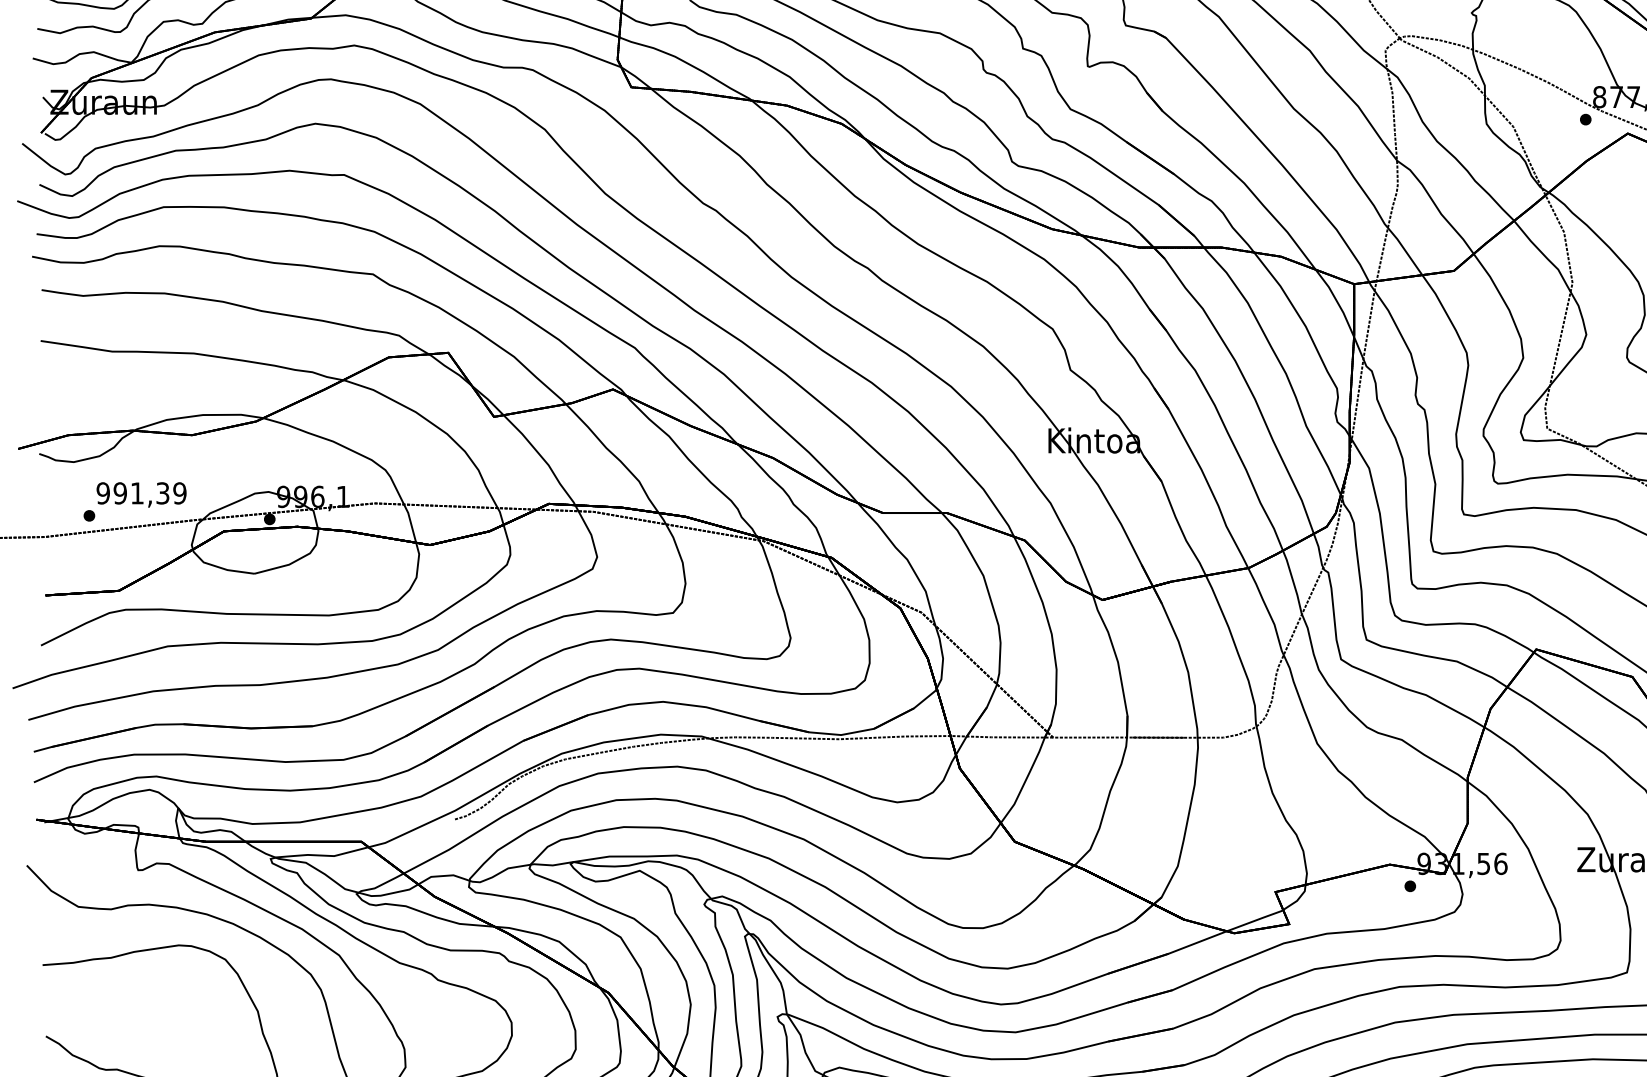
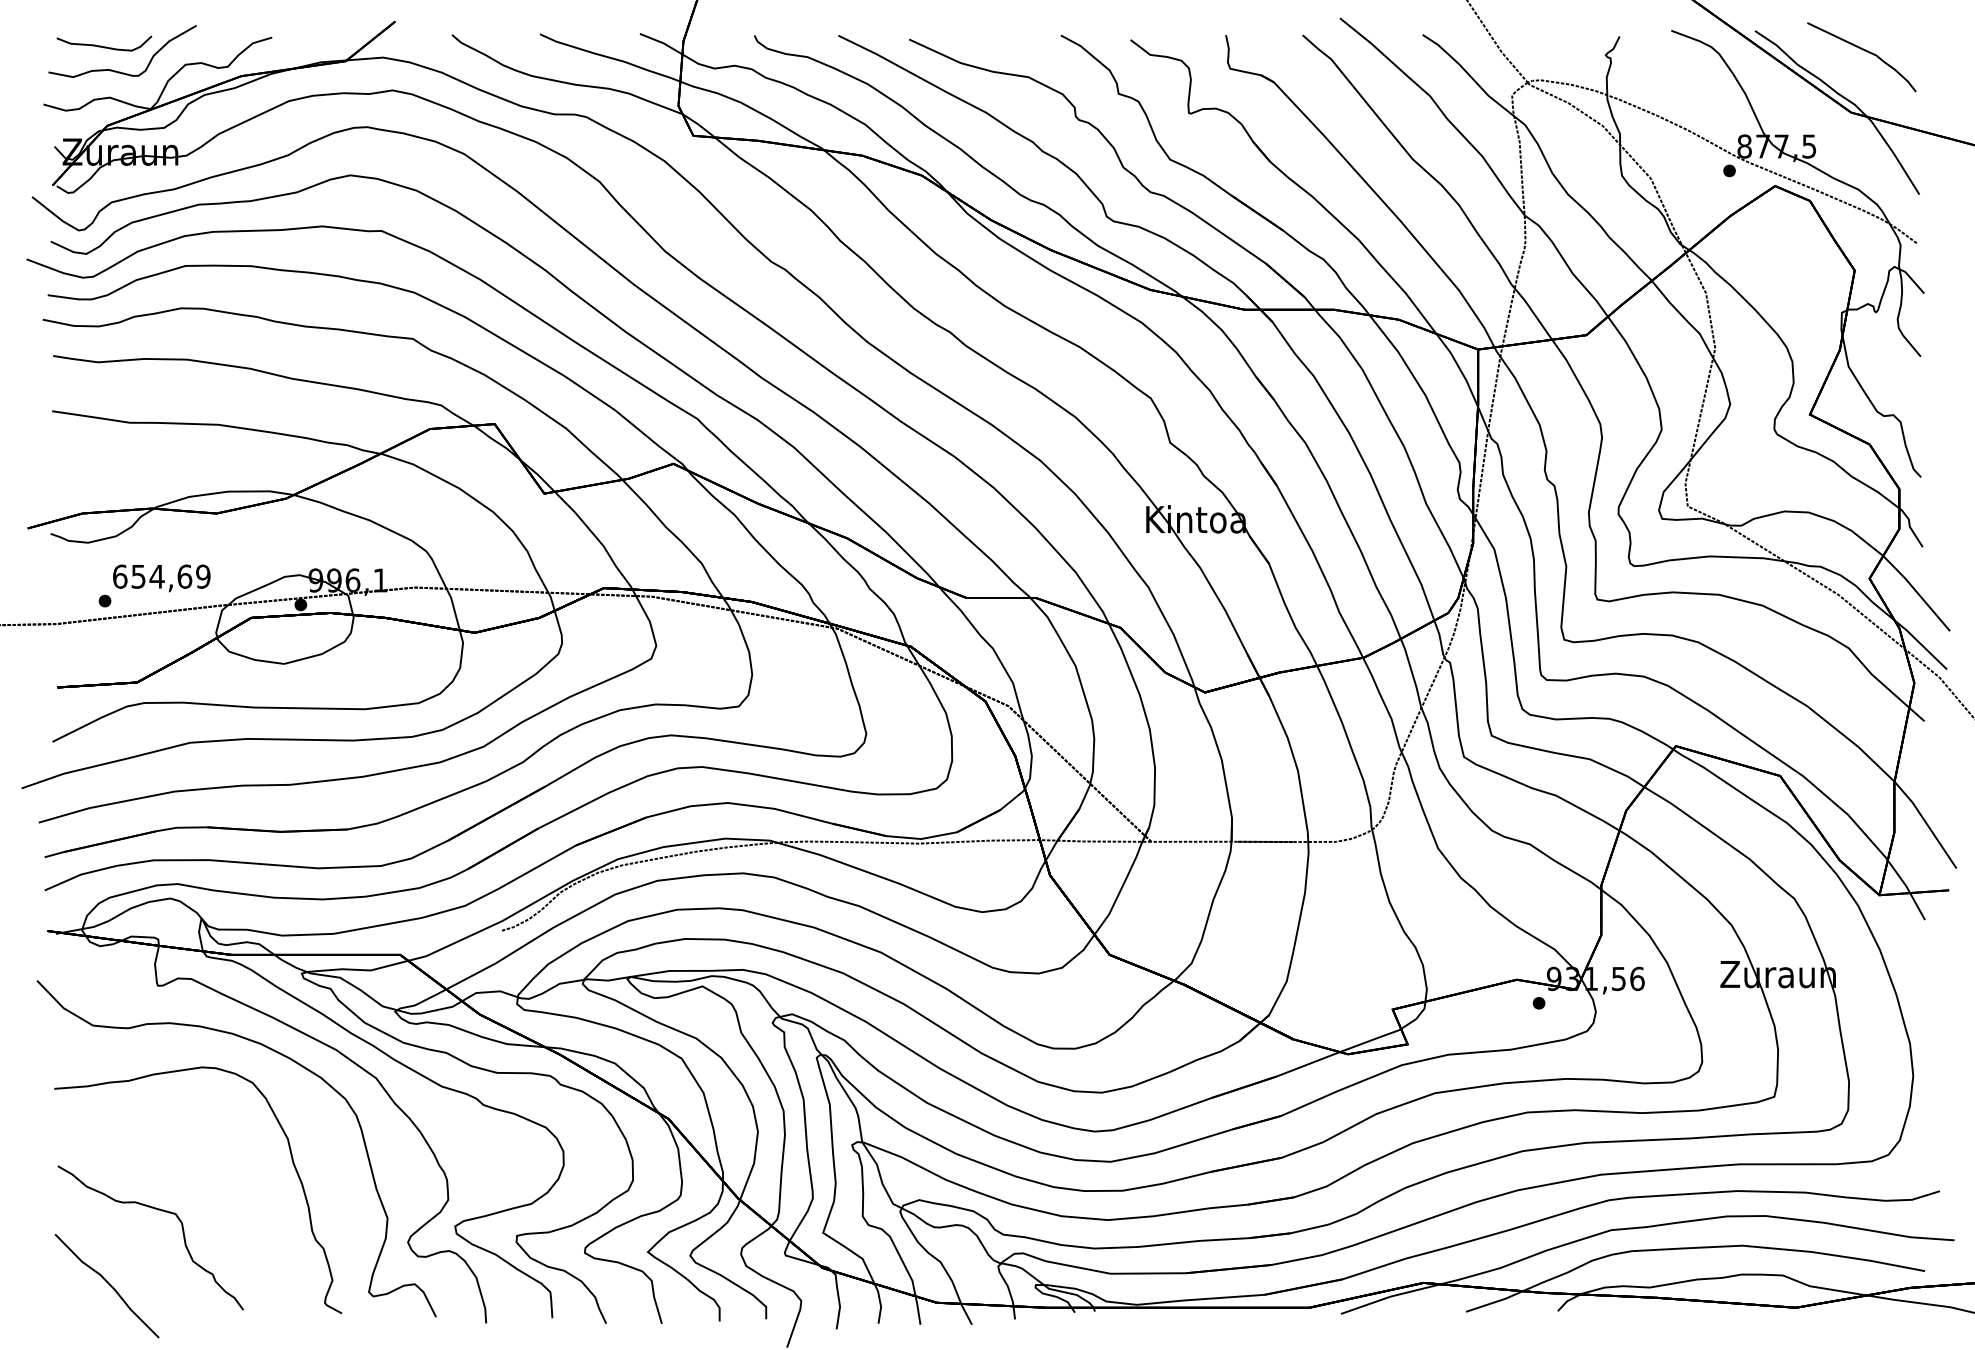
text: (133, 493) -> (152, 576), 991,39 -> 654,69

